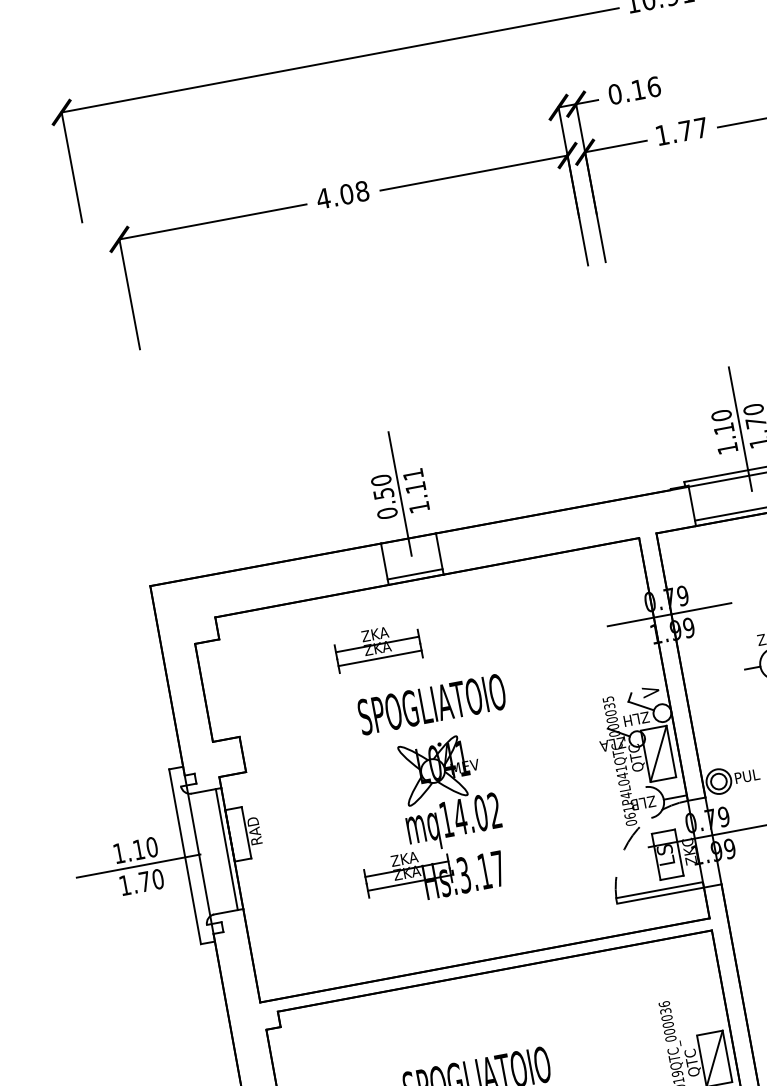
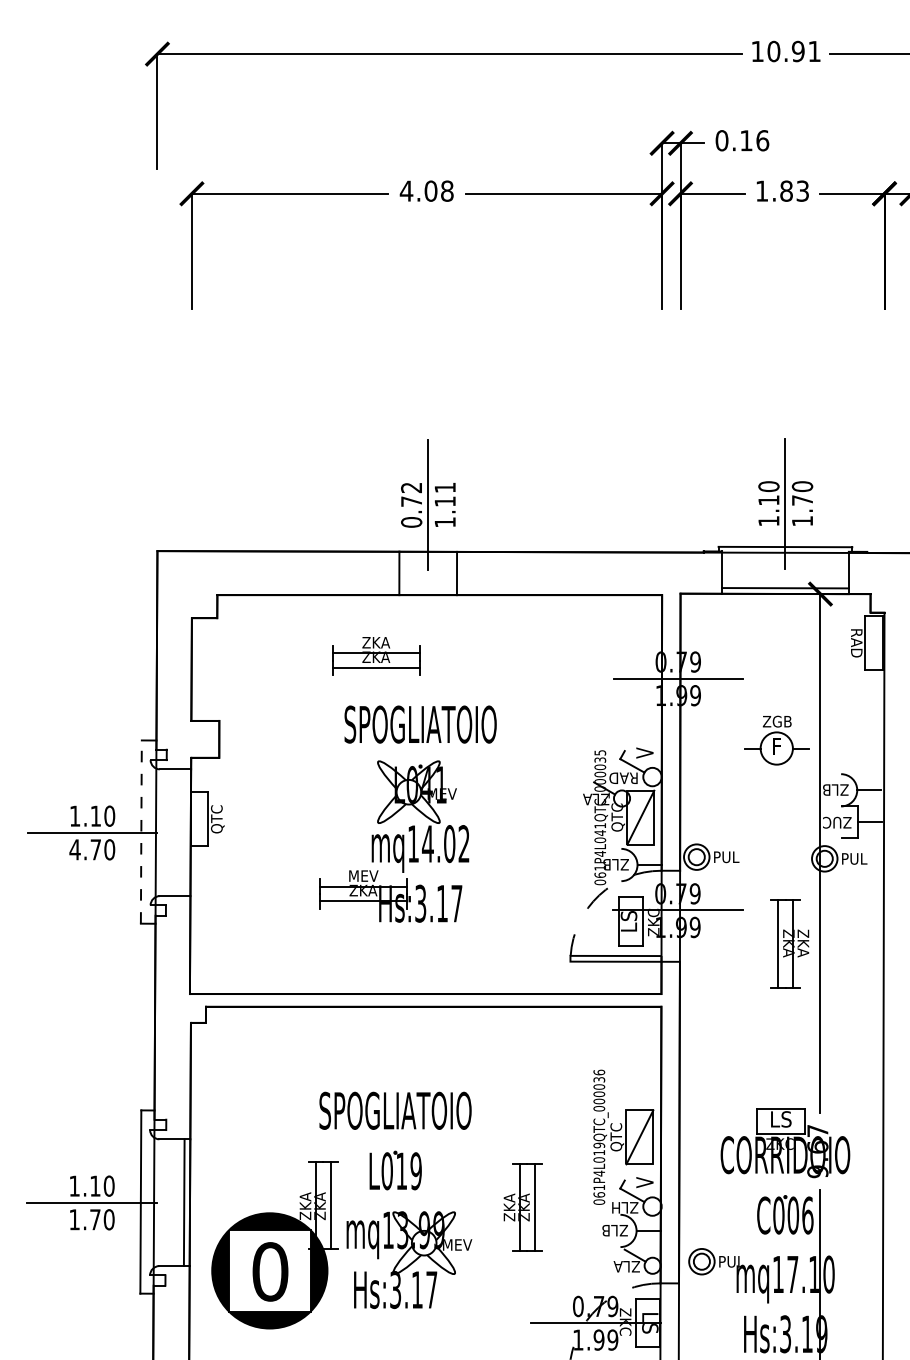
text: (693, 128) -> (794, 190), 1.77 -> 1.83
text: (382, 486) -> (411, 494), 0.50 -> 0.72
line: (414, 574) -> (427, 589), removed
text: (634, 718) -> (623, 777), ZLH -> RAD
text: (255, 831) -> (217, 819), RAD -> QTC
line: (226, 849) -> (184, 832), removed
line: (185, 857) -> (141, 832), solid -> dashed
text: (404, 858) -> (363, 875), ZKA -> MEV
text: (124, 885) -> (74, 849), 1.70 -> 4.70

